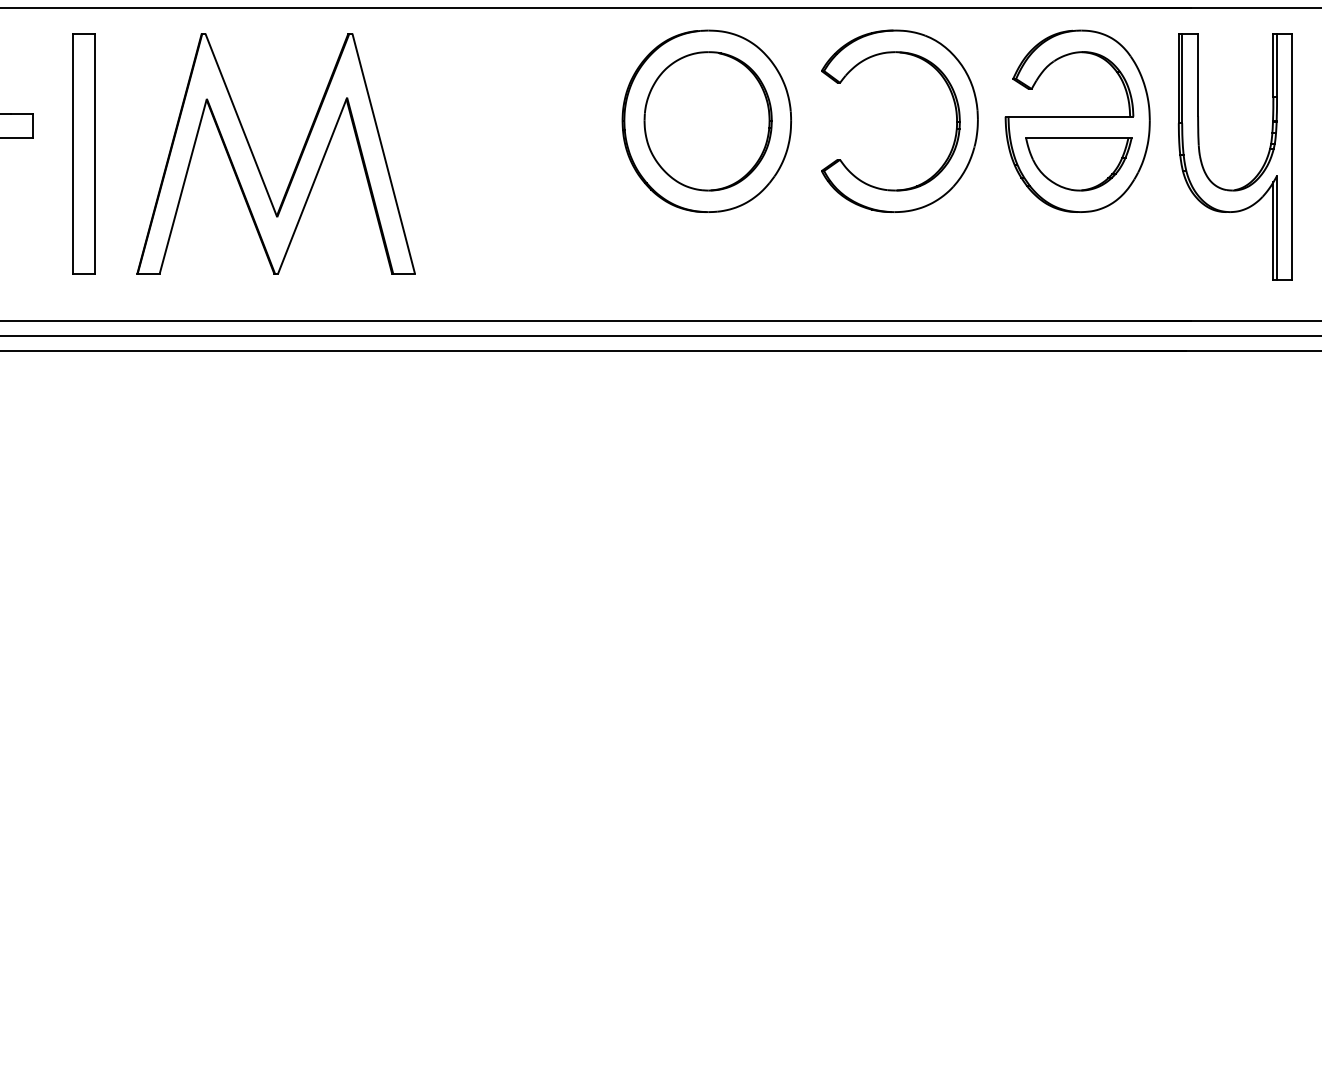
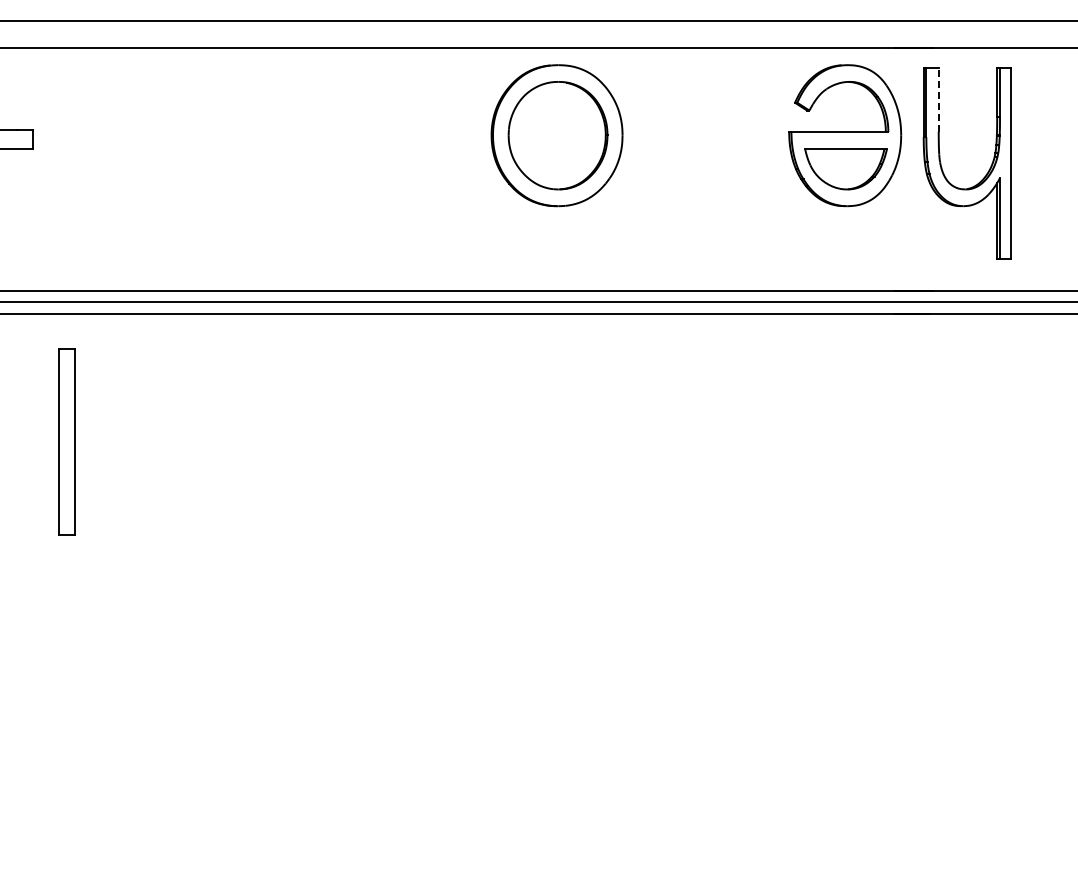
line: (1197, 74) -> (938, 99), solid -> dashed
part: (954, 109) -> (749, 126), removed
part: (83, 153) -> (66, 441), moved
part: (256, 161) -> (207, 166), removed

